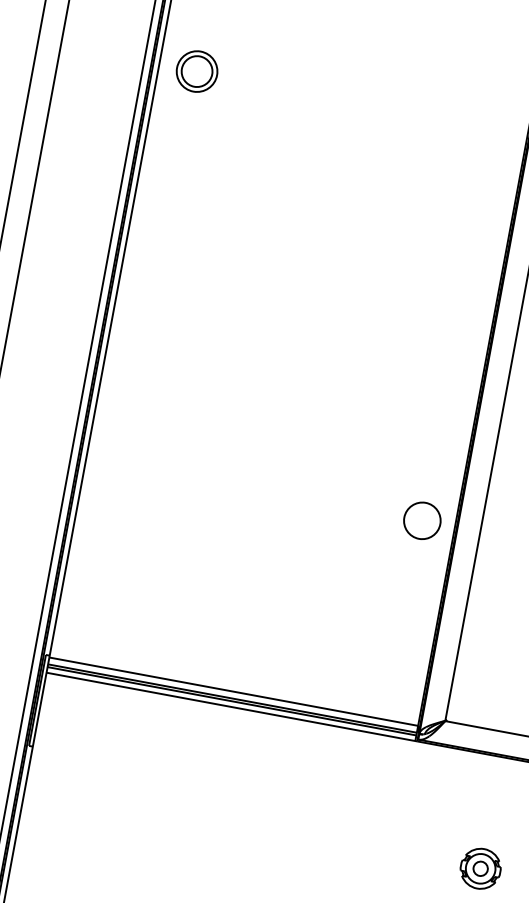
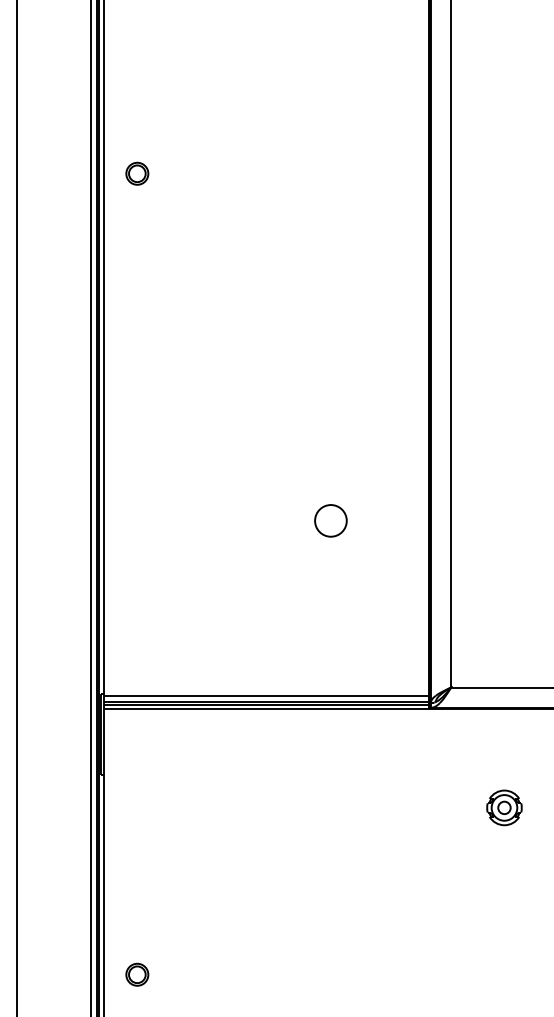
part: (197, 71) -> (137, 173), size x0.62
part: (421, 520) -> (330, 520), moved

